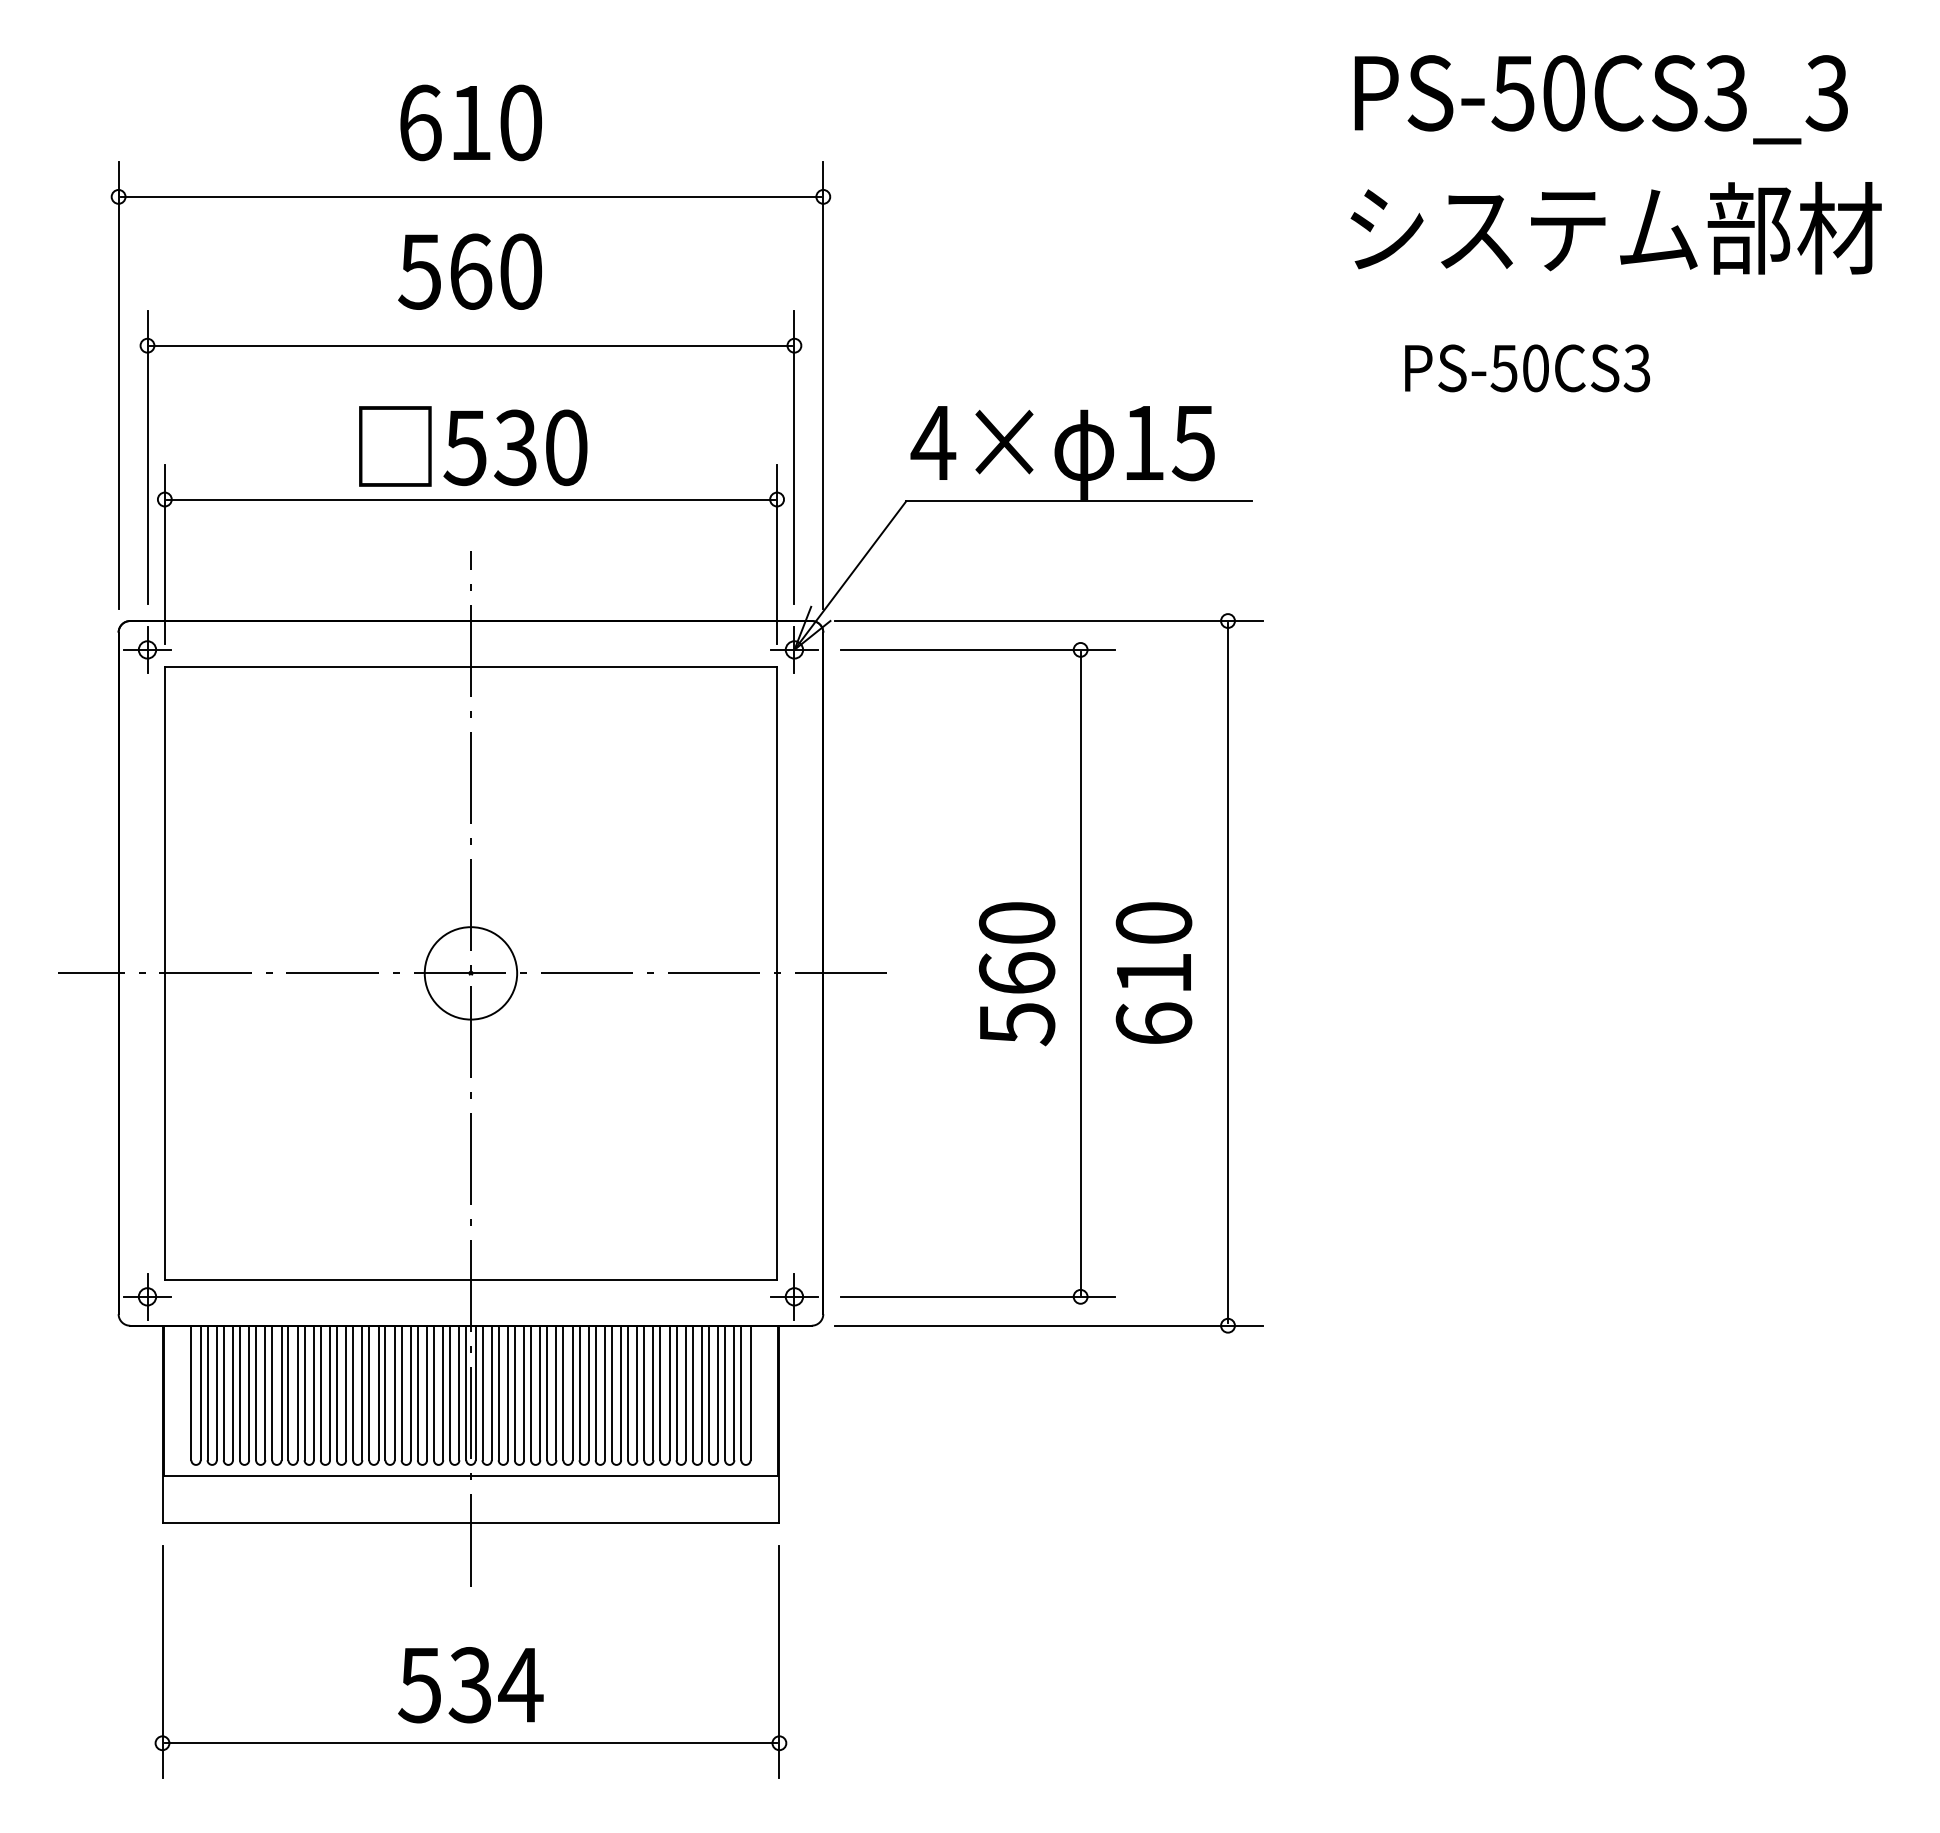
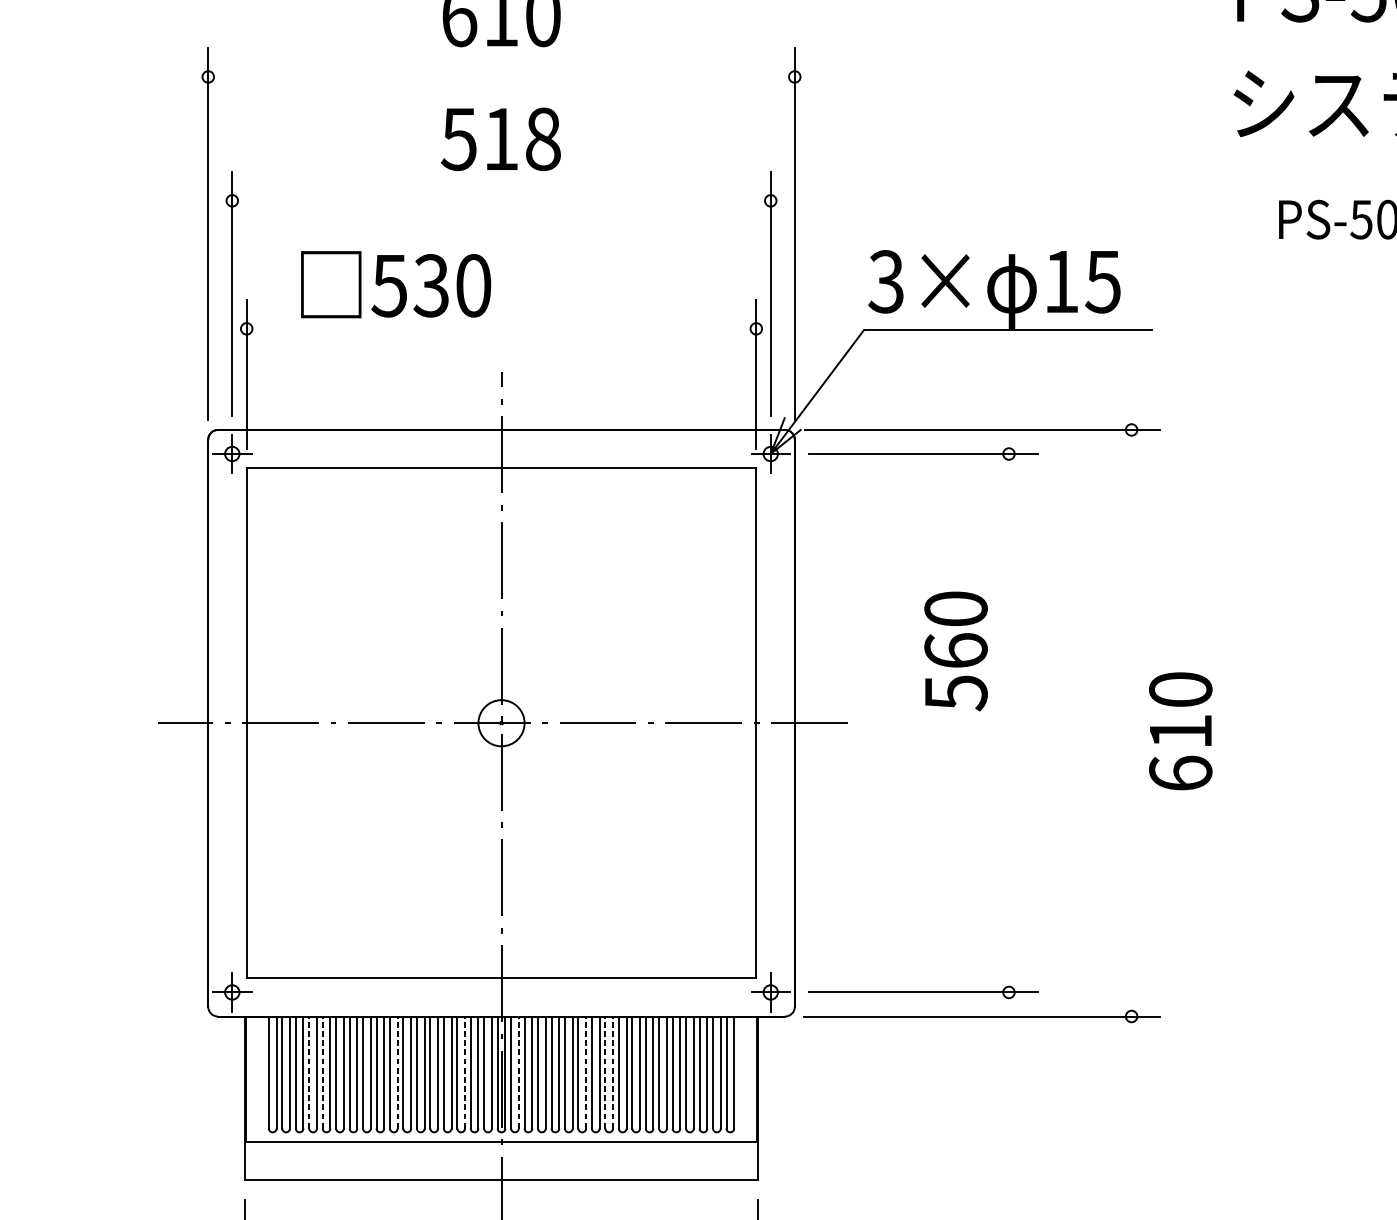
line: (470, 196) -> (501, 76), removed
text: (496, 271) -> (522, 139), 560 -> 518
line: (470, 345) -> (501, 200), removed
text: (933, 442) -> (886, 281), 4× -> 3×
text: (473, 446) -> (396, 284), moved
line: (470, 499) -> (501, 328), removed
text: (1153, 972) -> (1180, 730), moved
circle: (470, 973) -> (501, 723), size x0.6
line: (1080, 973) -> (1008, 723), removed
line: (1228, 973) -> (1132, 723), removed
text: (1017, 974) -> (956, 651), moved
line: (239, 1392) -> (308, 1072), solid -> dashed
line: (256, 1392) -> (323, 1072), solid -> dashed
line: (346, 1392) -> (397, 1072), solid -> dashed
line: (427, 1392) -> (465, 1072), solid -> dashed
line: (491, 1392) -> (518, 1072), solid -> dashed
line: (572, 1392) -> (586, 1072), solid -> dashed
line: (595, 1392) -> (605, 1072), solid -> dashed
line: (604, 1392) -> (612, 1072), solid -> dashed

